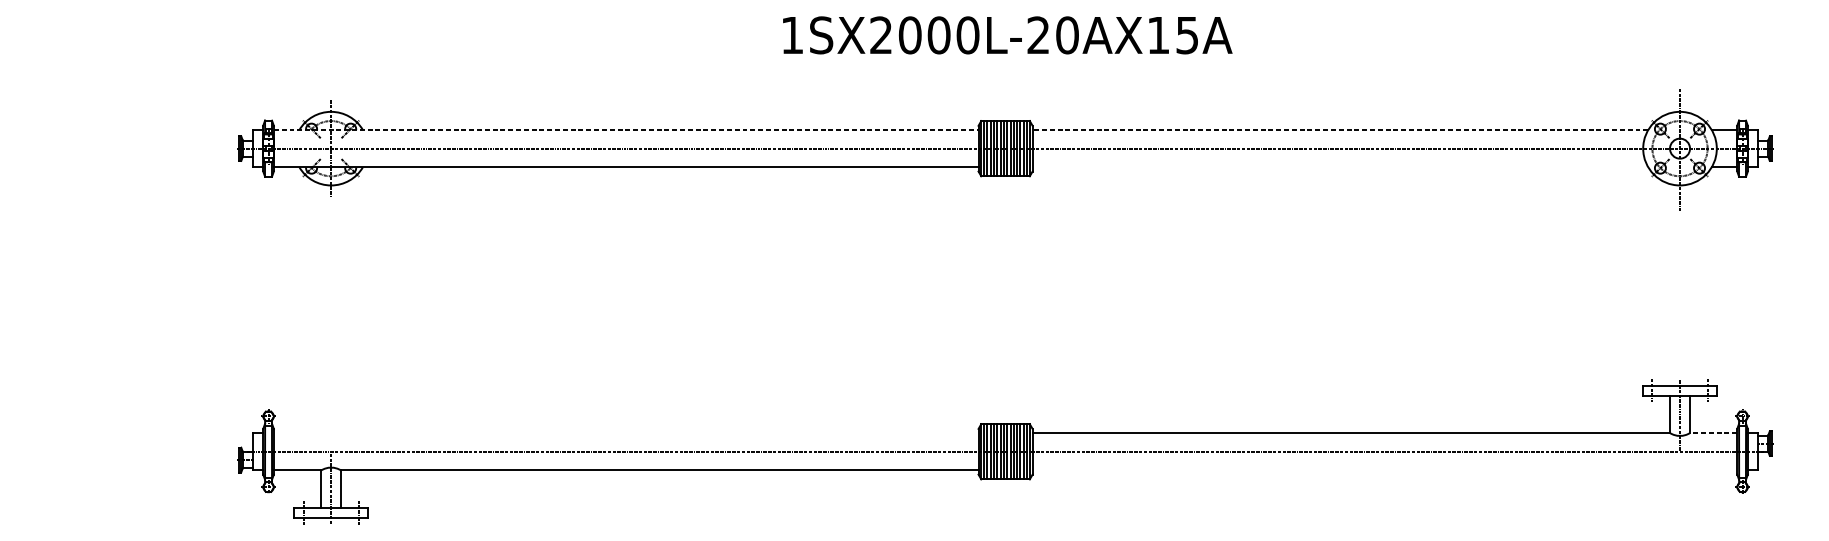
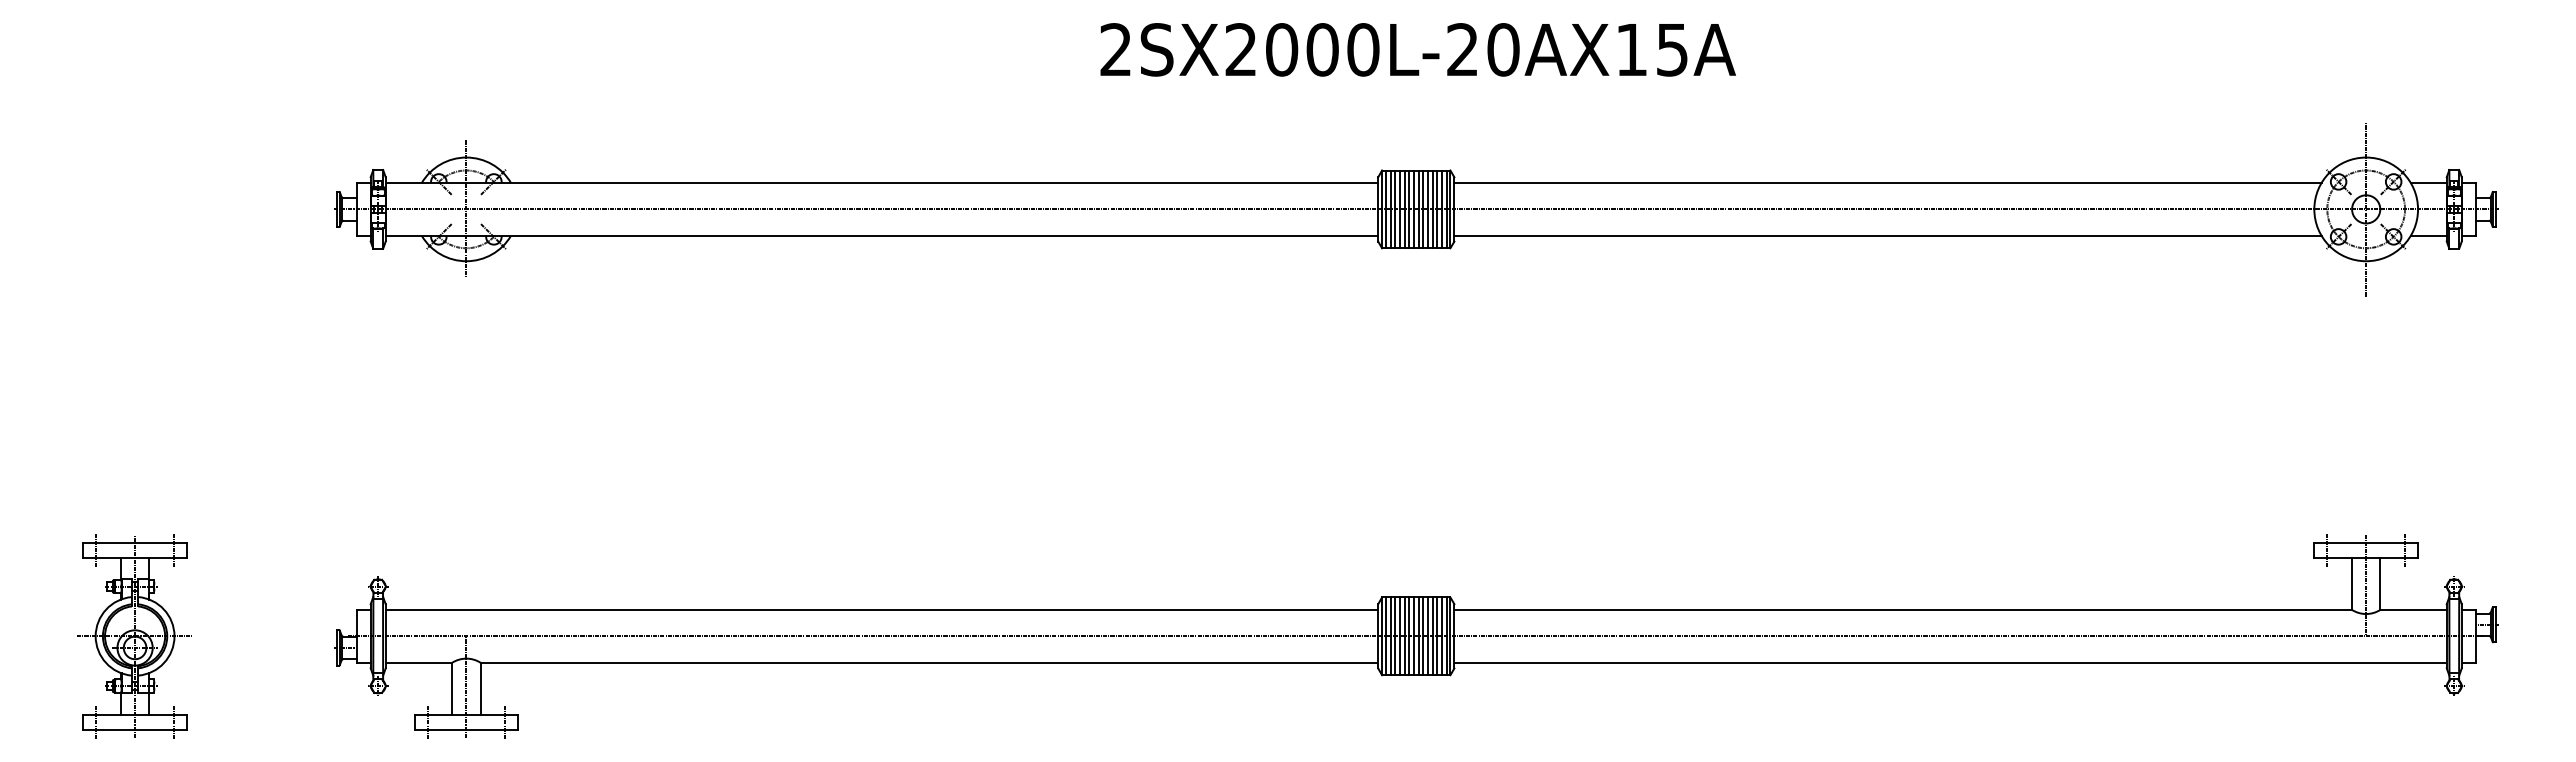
text: (792, 35) -> (1115, 49), 1SX2000L-20AX15A -> 2SX2000L-20AX15A
line: (626, 130) -> (882, 183), dashed -> solid
line: (1340, 130) -> (1887, 183), dashed -> solid
line: (1340, 167) -> (1887, 235), added
line: (625, 432) -> (881, 609), added
line: (1713, 432) -> (2413, 609), dashed -> solid
part: (95, 451) -> (134, 636), added
line: (1384, 470) -> (1950, 662), added

